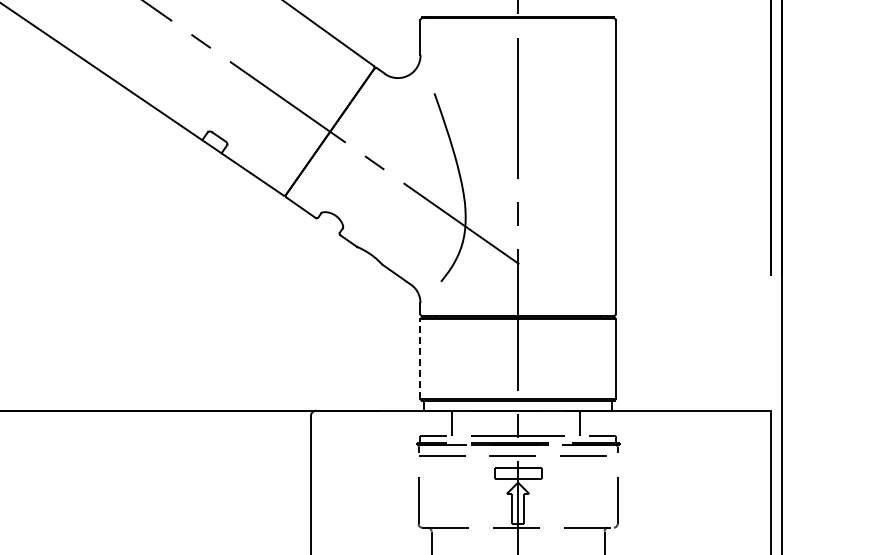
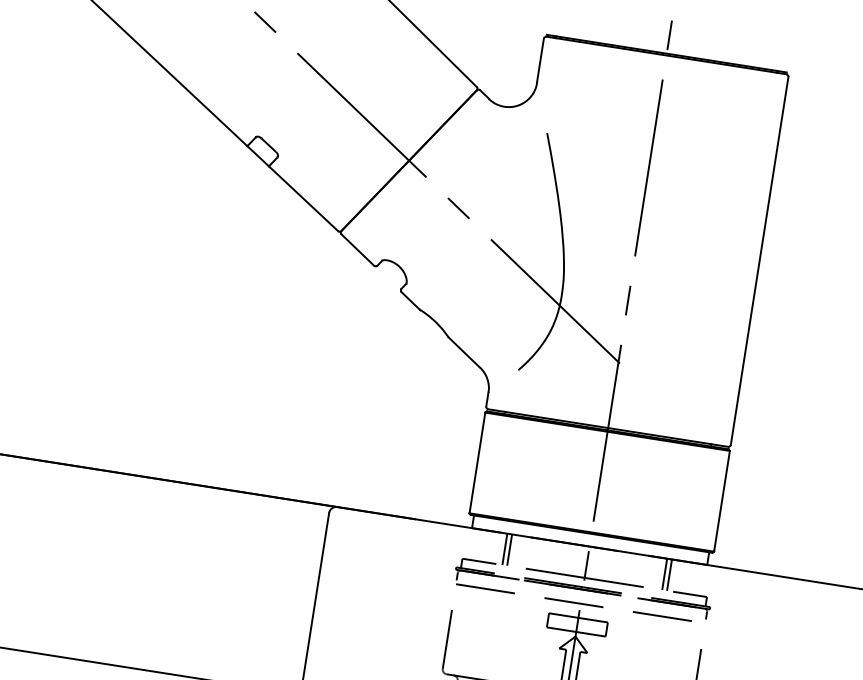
line: (420, 358) -> (477, 462), dashed -> solid
line: (456, 422) -> (510, 549), added
line: (583, 422) -> (669, 574), added

